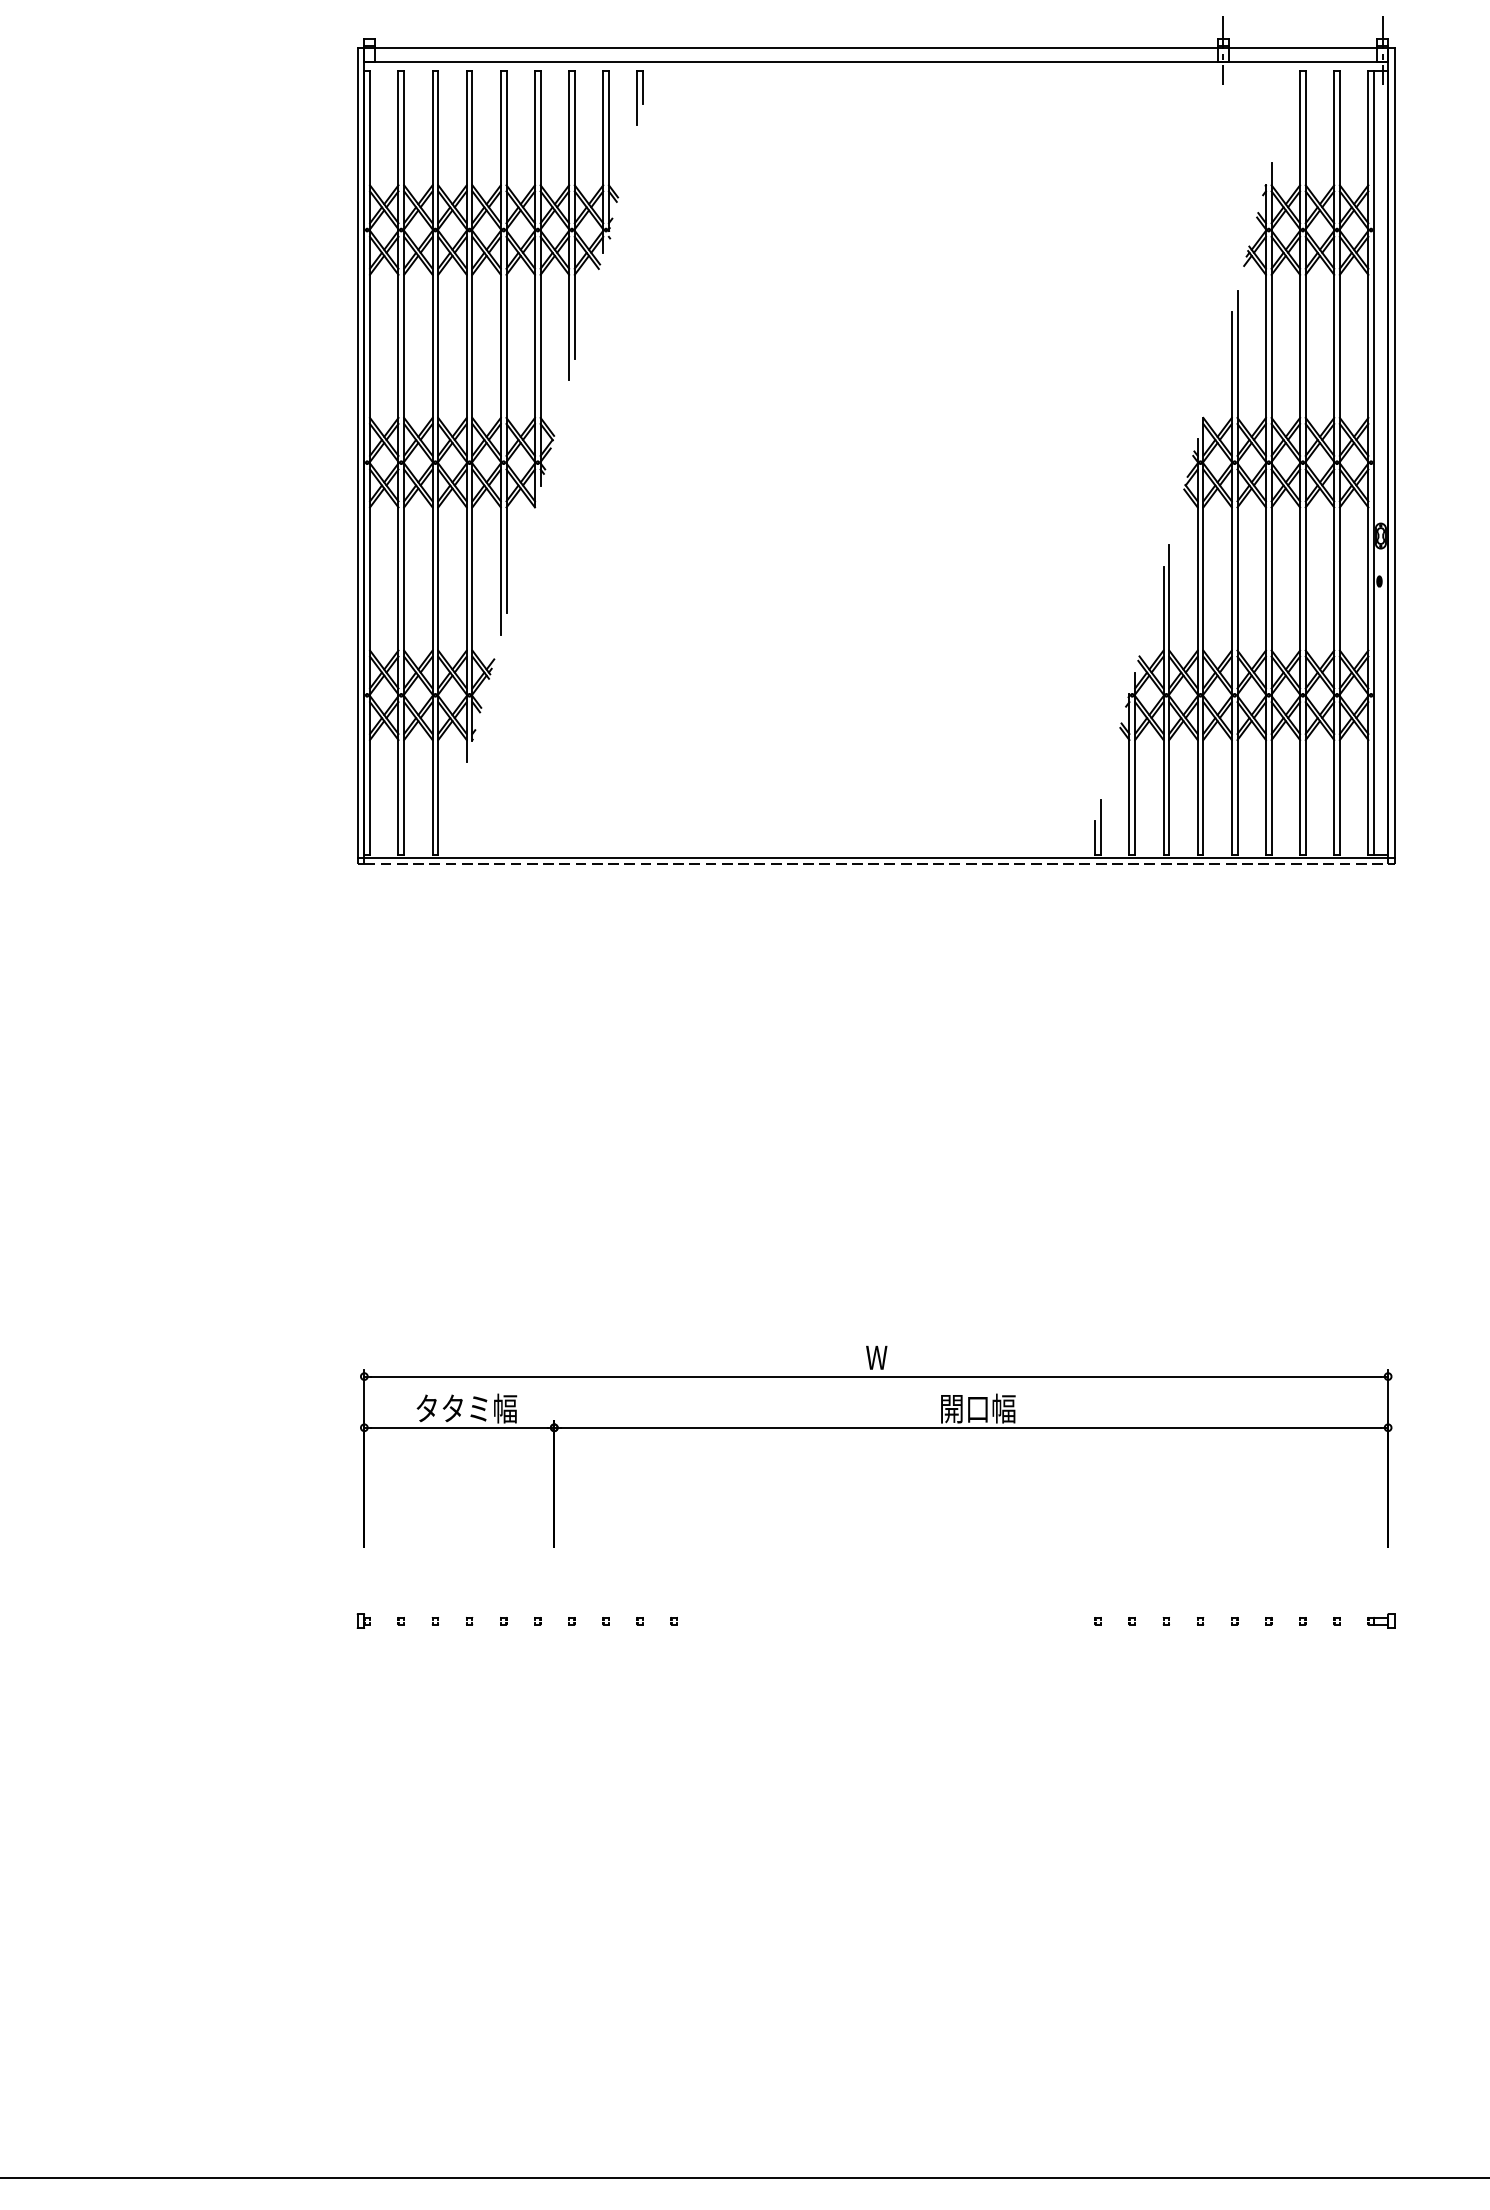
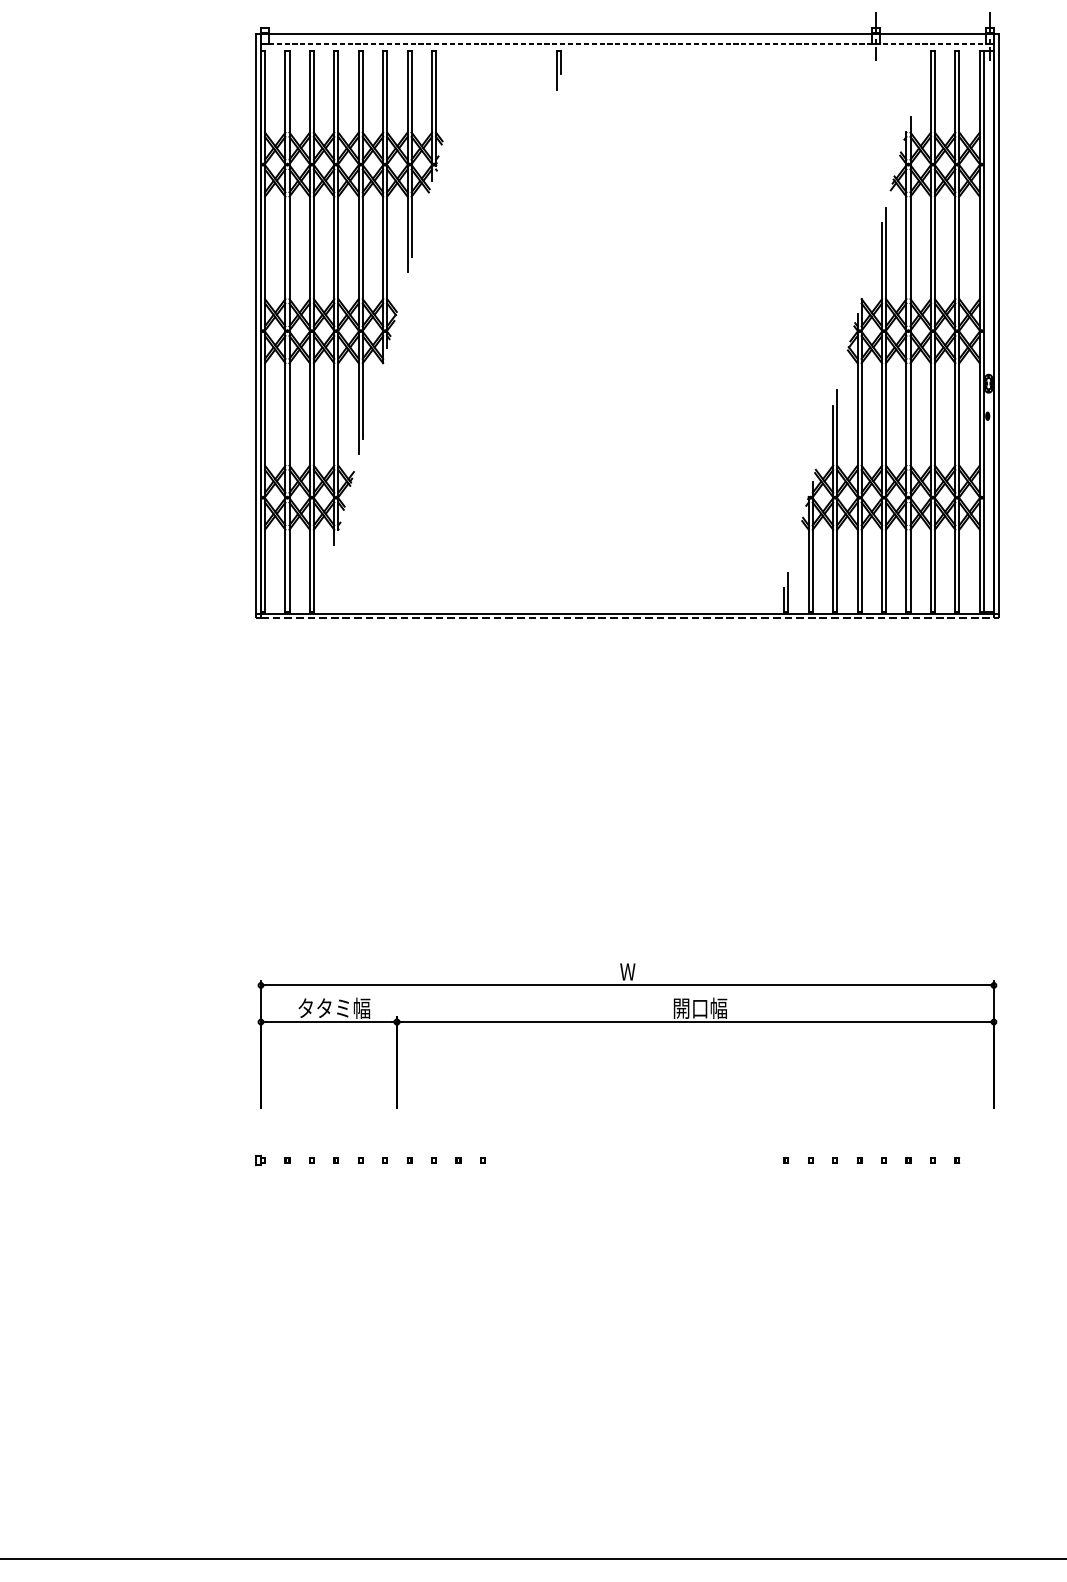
line: (876, 61) -> (627, 43), solid -> dashed
part: (639, 97) -> (558, 69), moved
part: (1381, 1620) -> (989, 1160), removed

